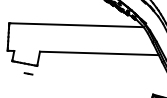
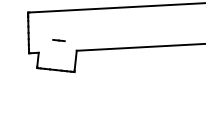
part: (28, 73) -> (58, 40), moved

